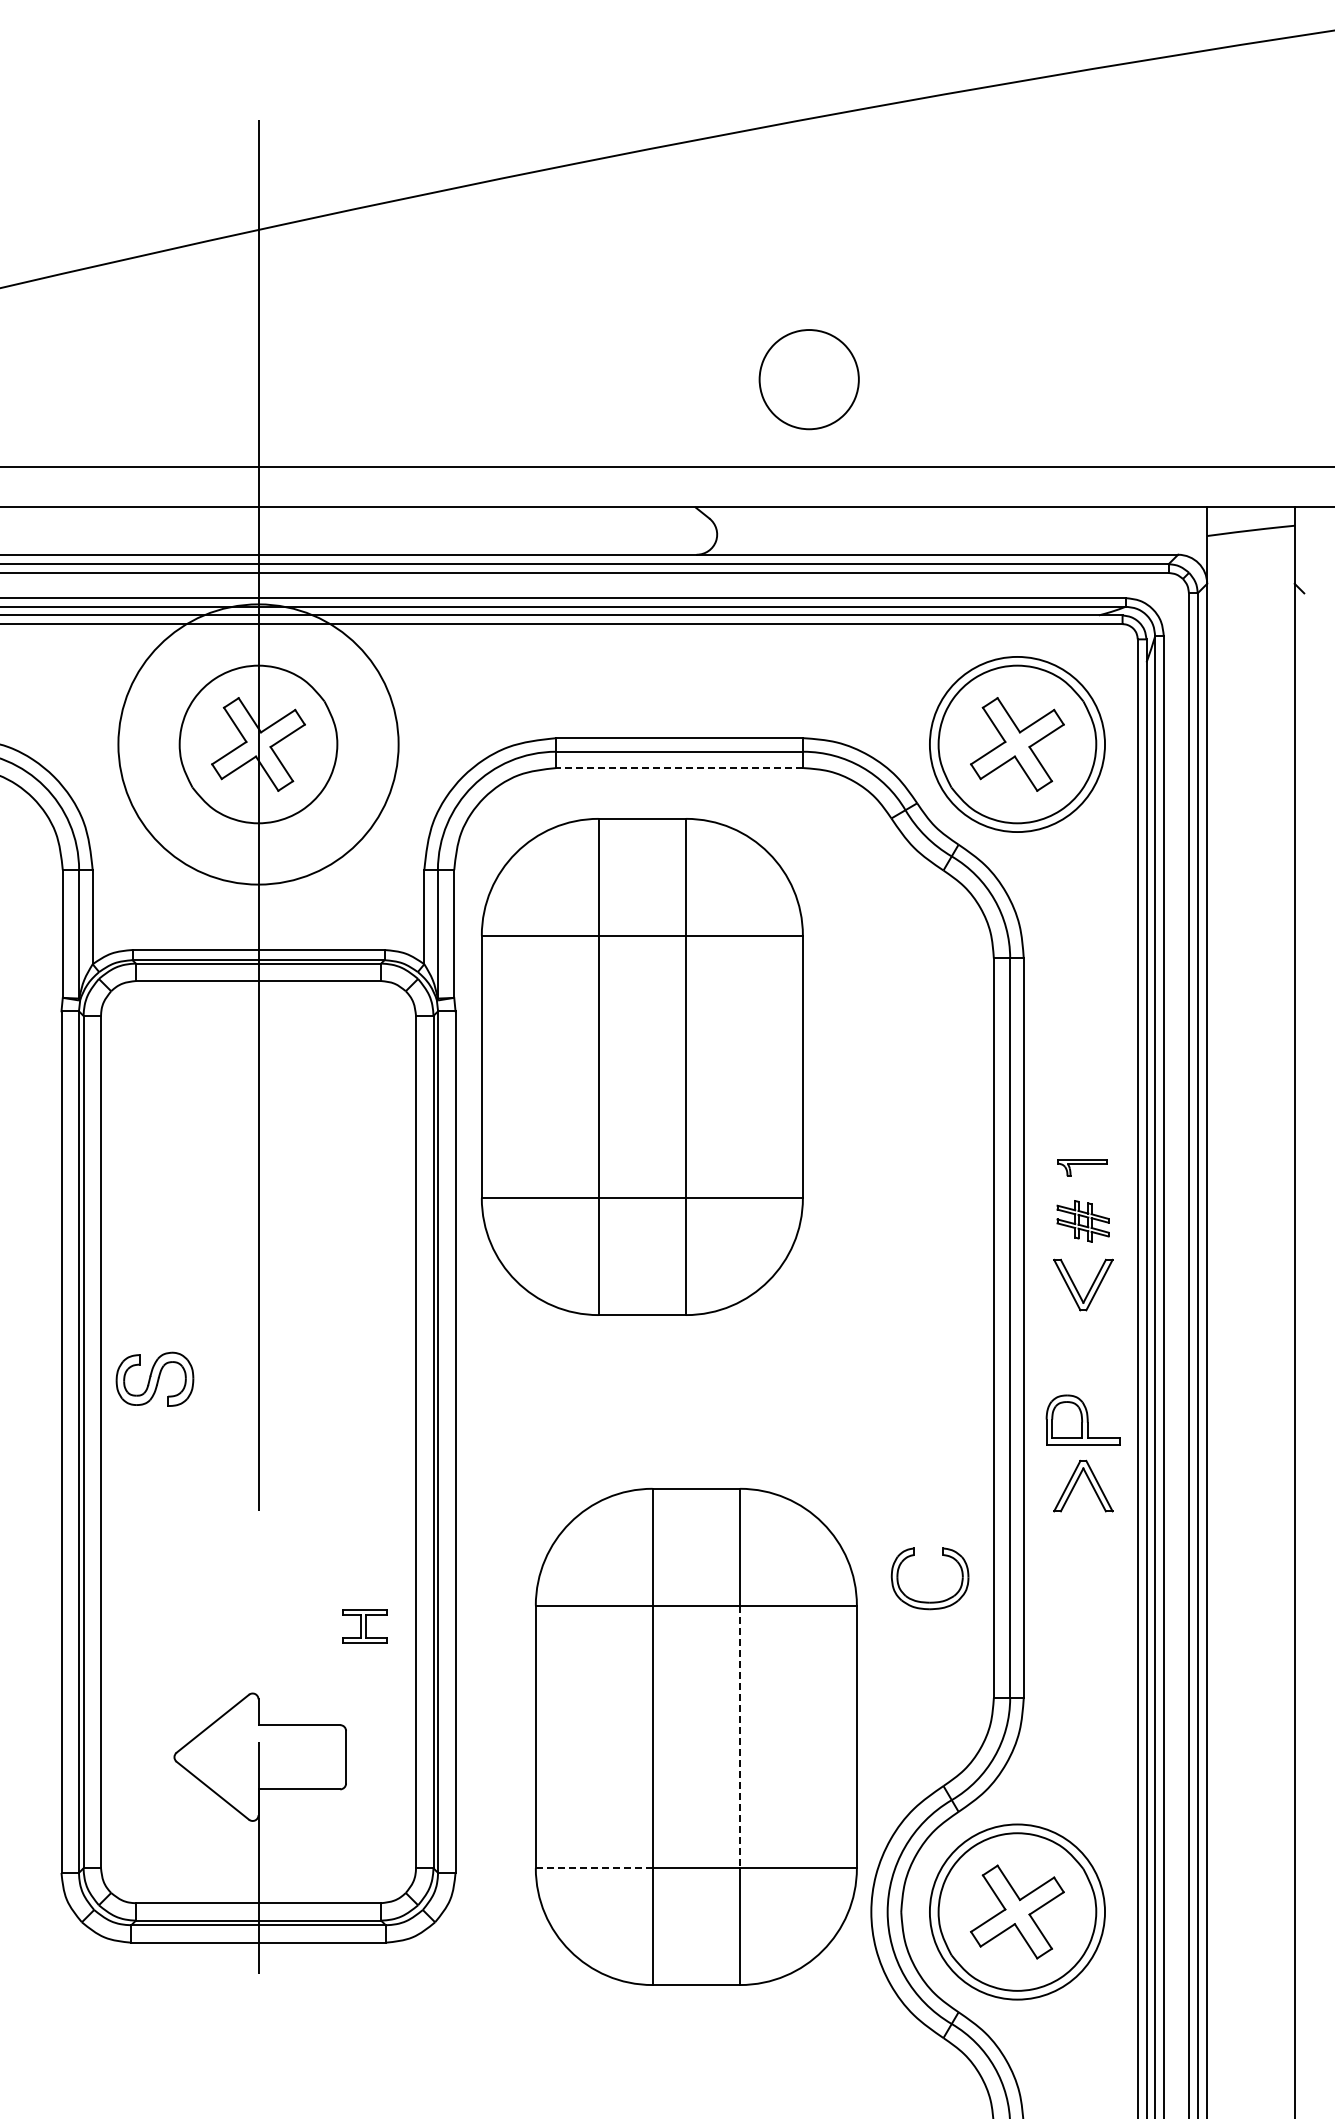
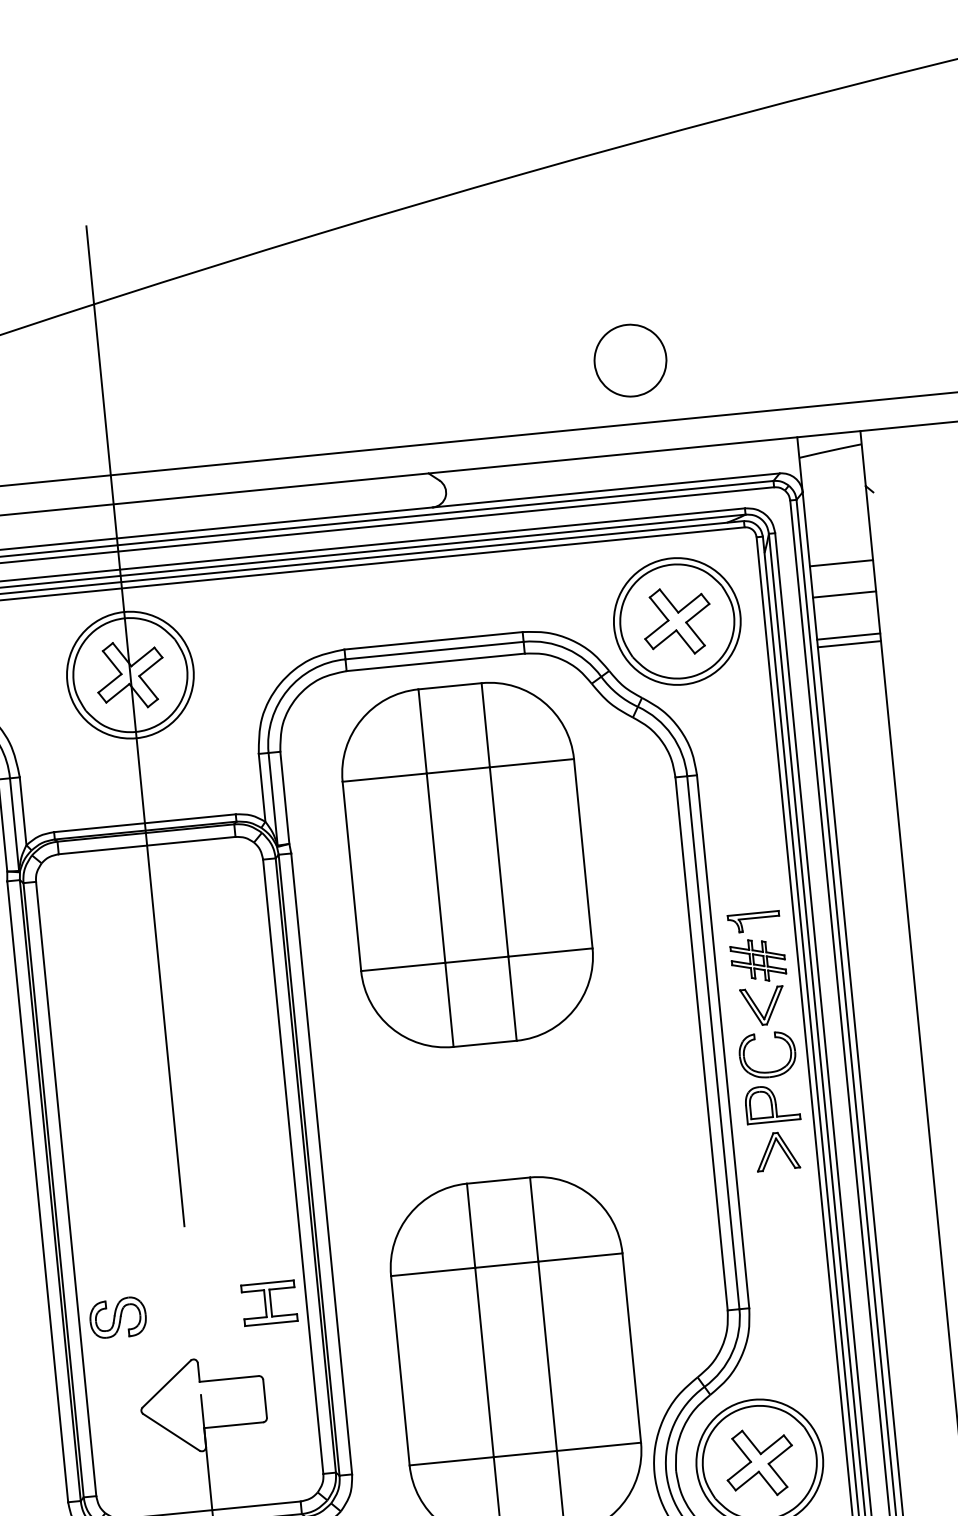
part: (808, 379) -> (629, 360), moved
line: (1250, 686) -> (841, 563), added
line: (1250, 729) -> (844, 594), added
circle: (258, 744) -> (130, 675), size x0.62
line: (679, 768) -> (435, 662), dashed -> solid
line: (1250, 788) -> (848, 636), added
line: (1250, 798) -> (849, 643), added
part: (642, 1066) -> (467, 864), moved
part: (1082, 1167) -> (754, 921), size x1.43
part: (1082, 1221) -> (757, 960), size x1.43
part: (154, 1378) -> (117, 1317), moved
part: (929, 1601) -> (768, 1071), moved
part: (364, 1626) -> (269, 1303), size x1.67
line: (740, 1737) -> (547, 1356), dashed -> solid
line: (594, 1868) -> (451, 1461), dashed -> solid

